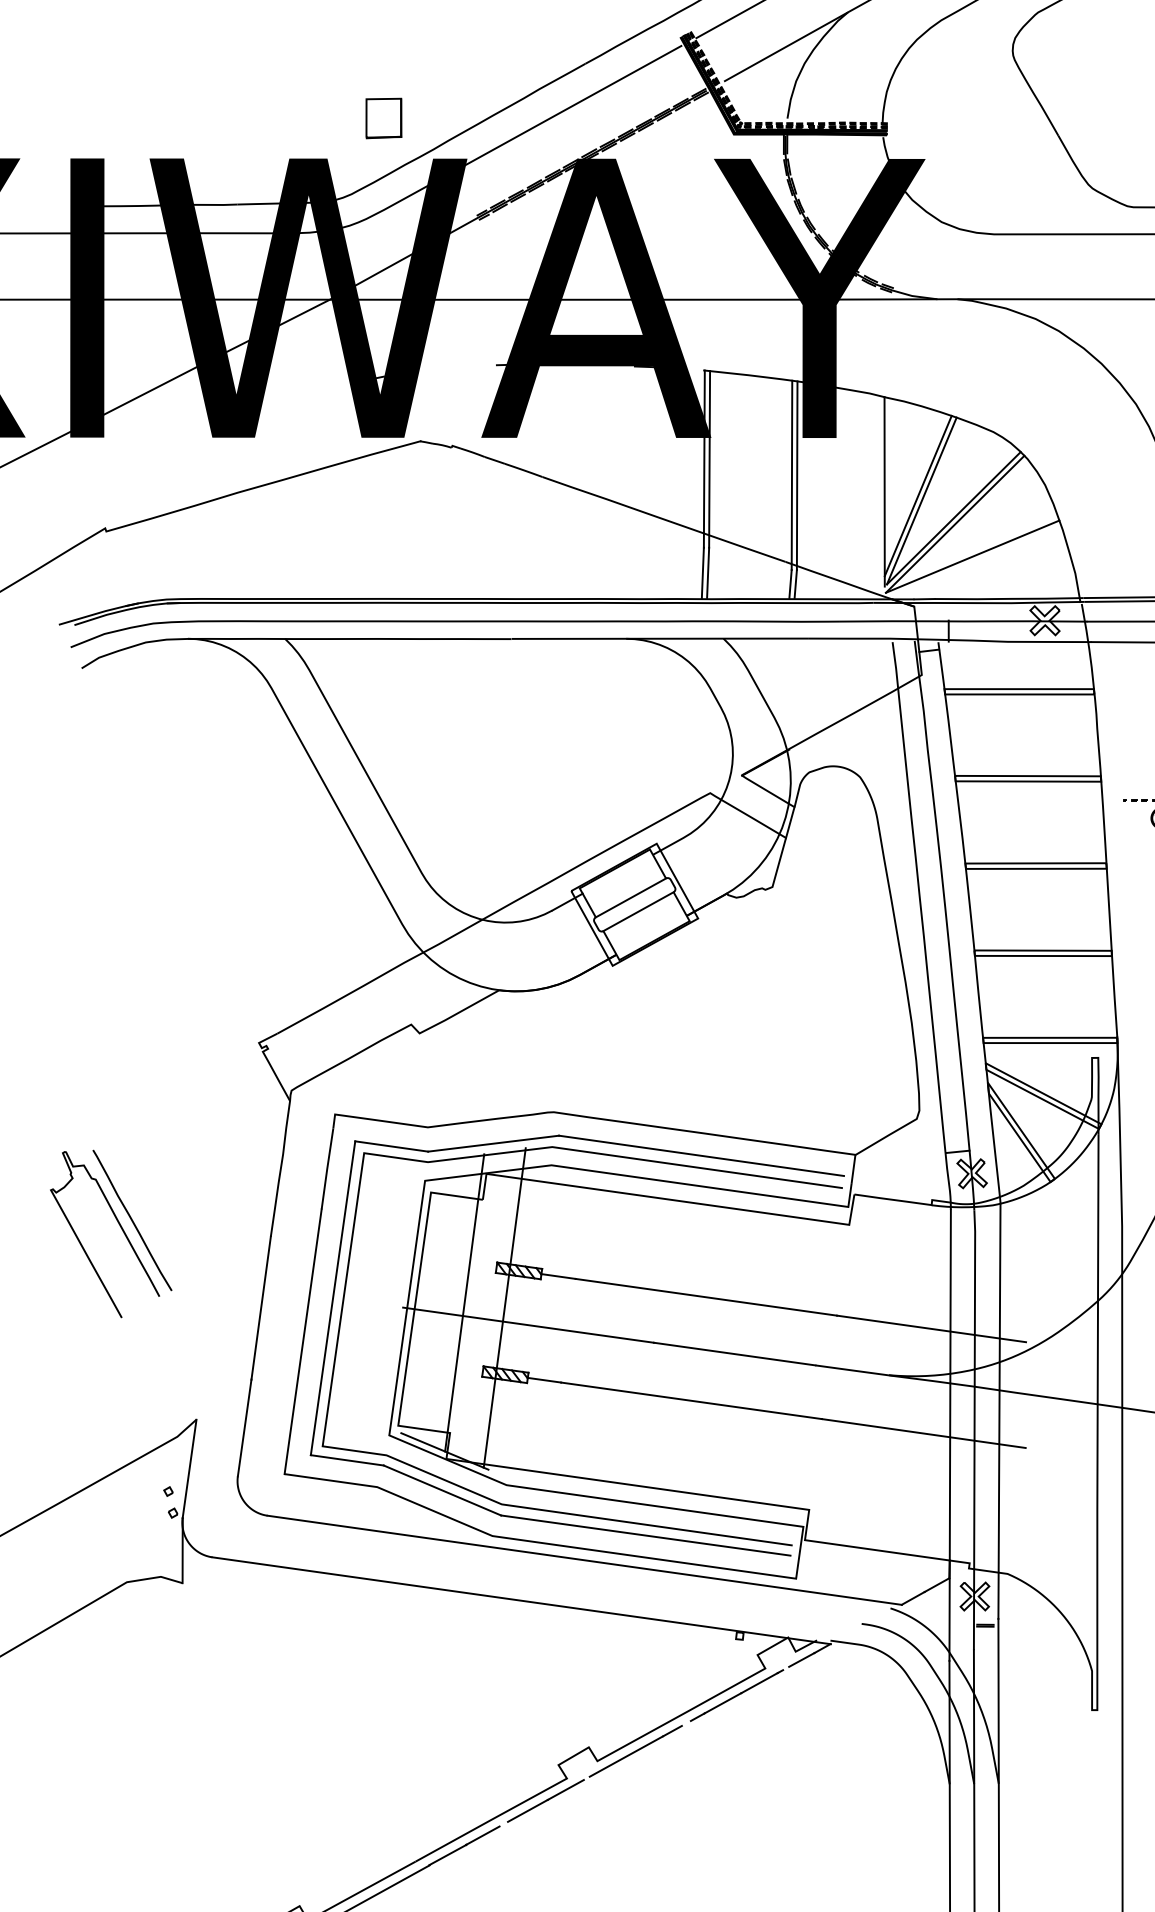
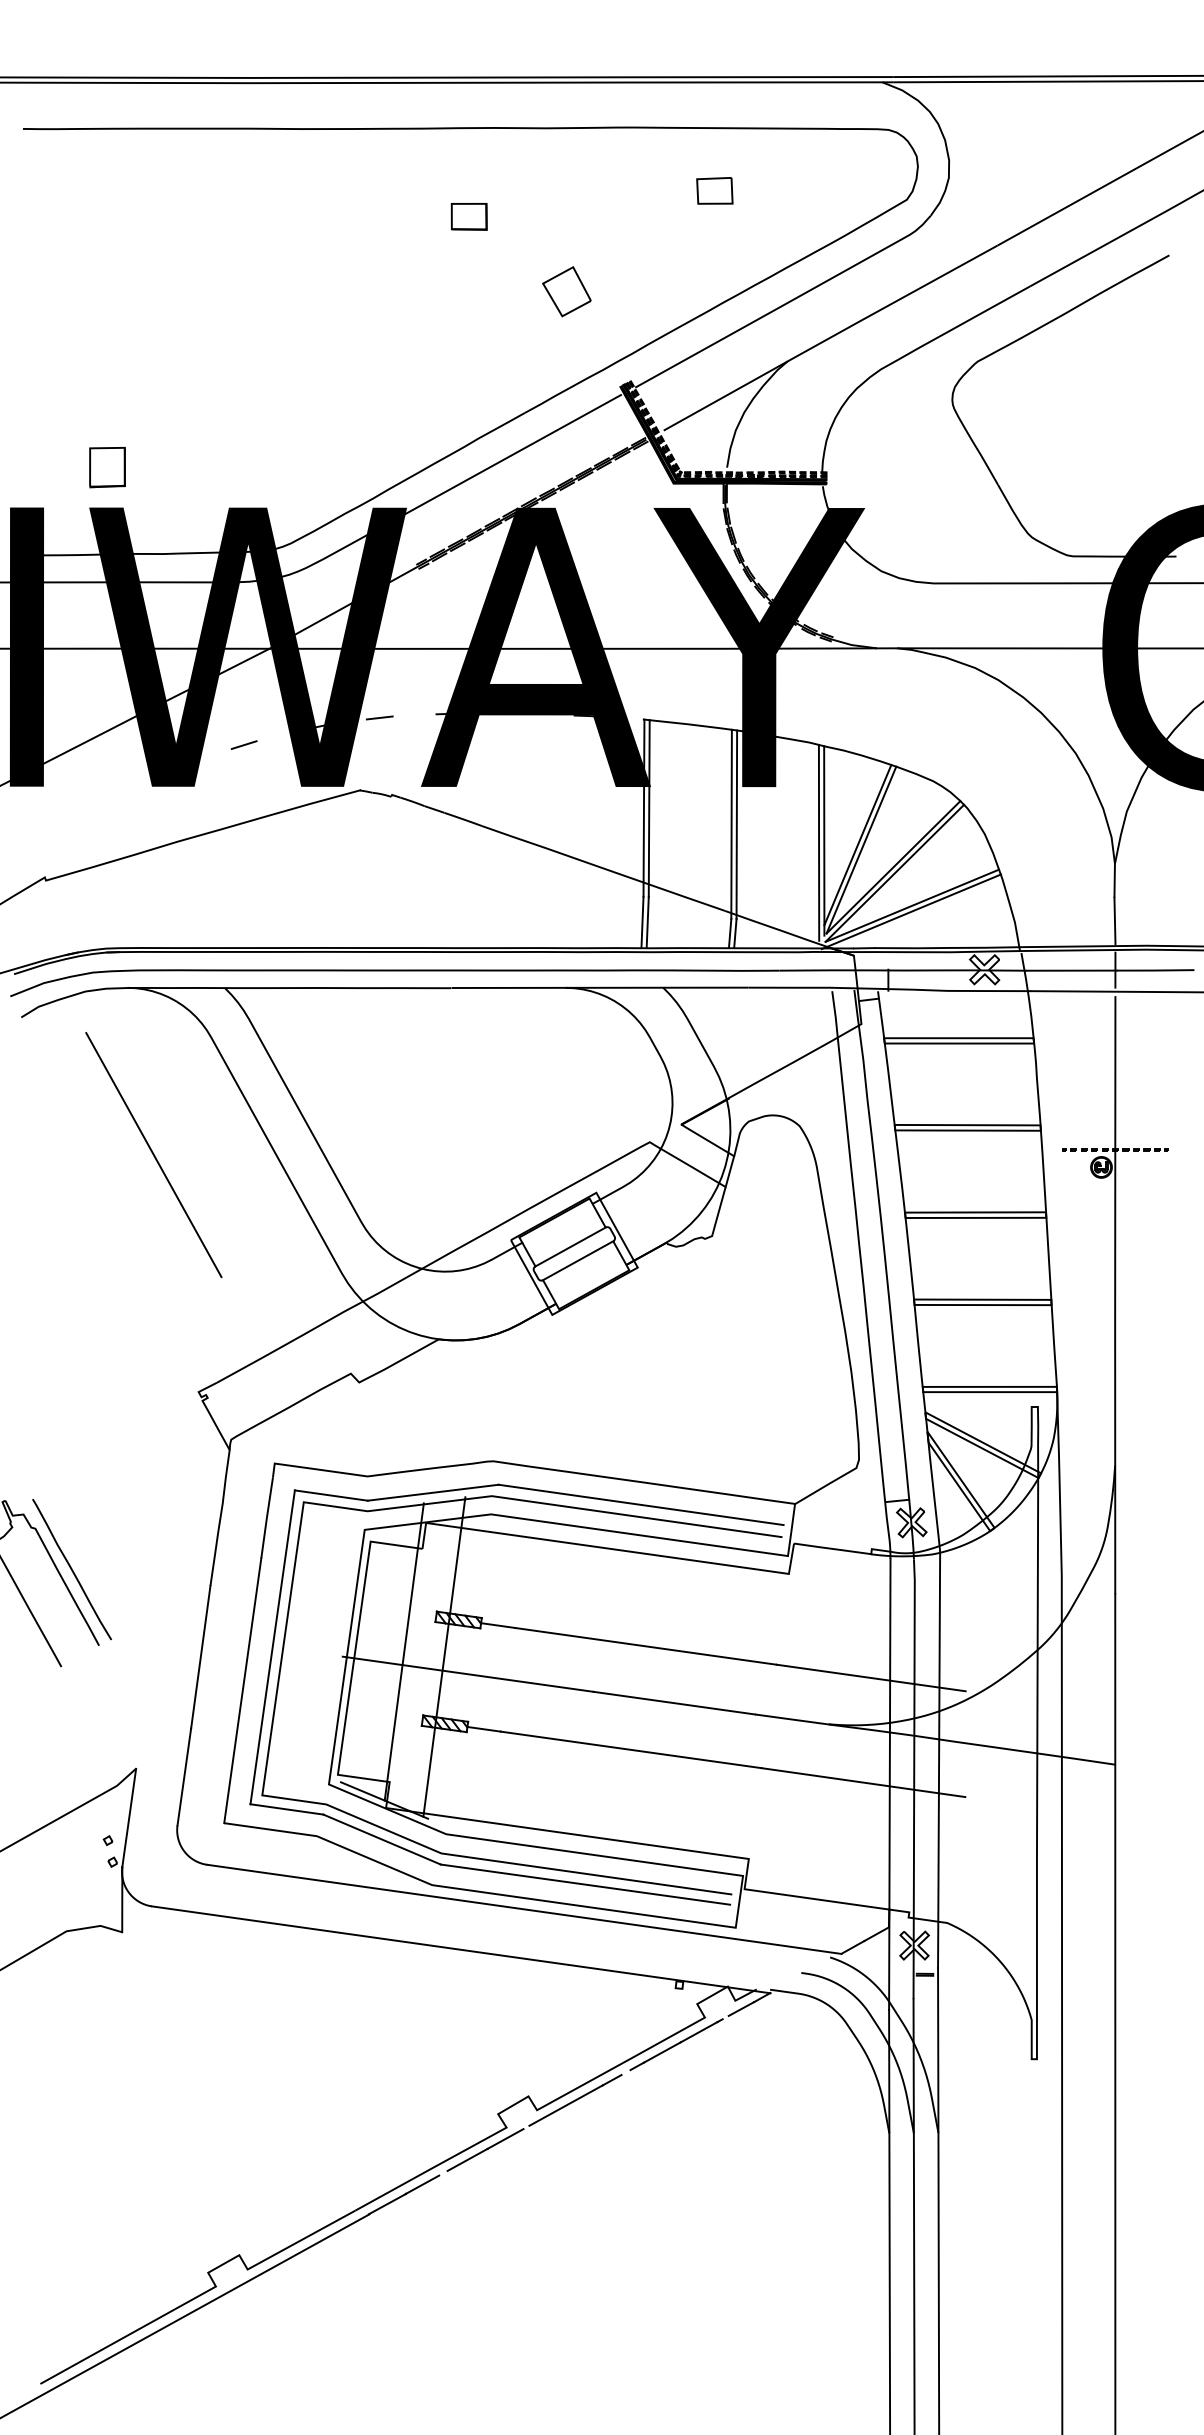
part: (383, 118) -> (107, 467), moved
line: (439, 368) -> (379, 717), added
line: (303, 395) -> (243, 744), added
line: (878, 493) -> (818, 842), added
line: (971, 562) -> (911, 911), added
line: (213, 806) -> (153, 1155), added

